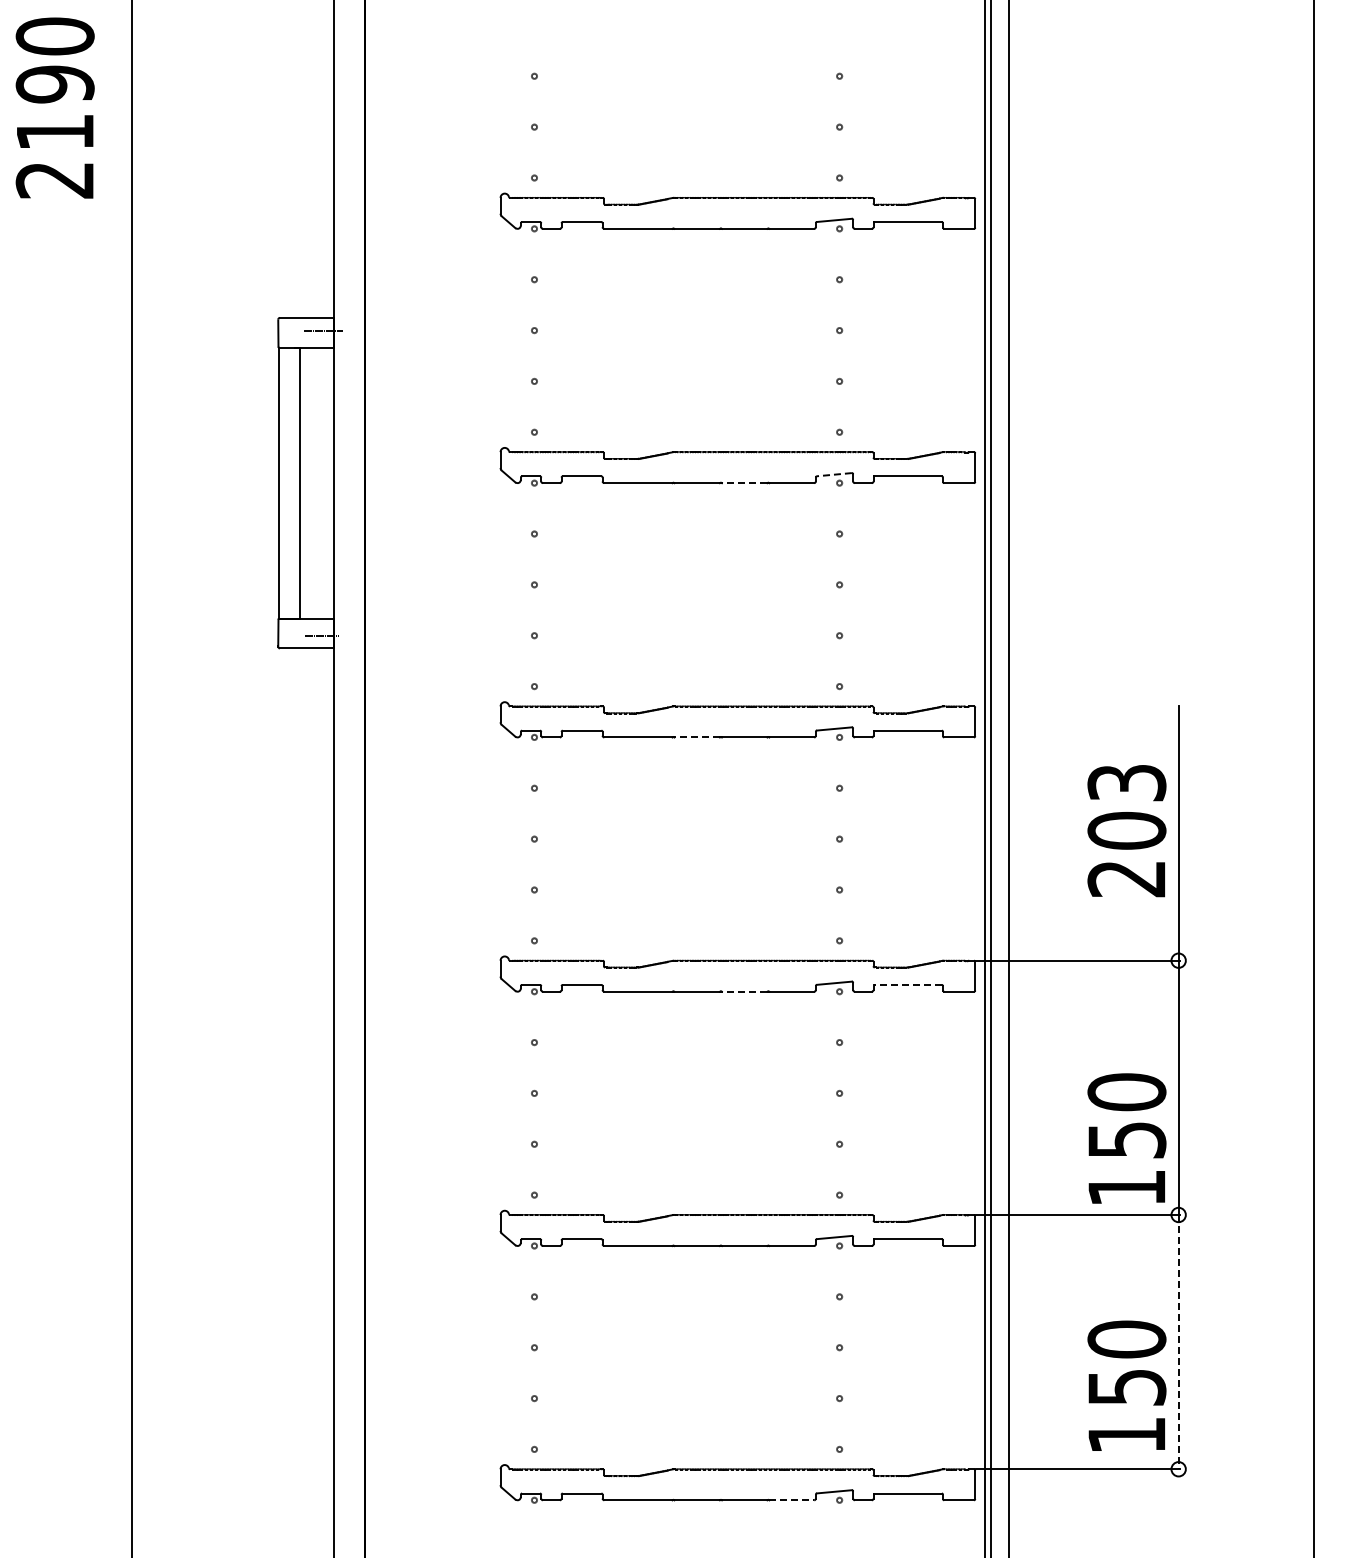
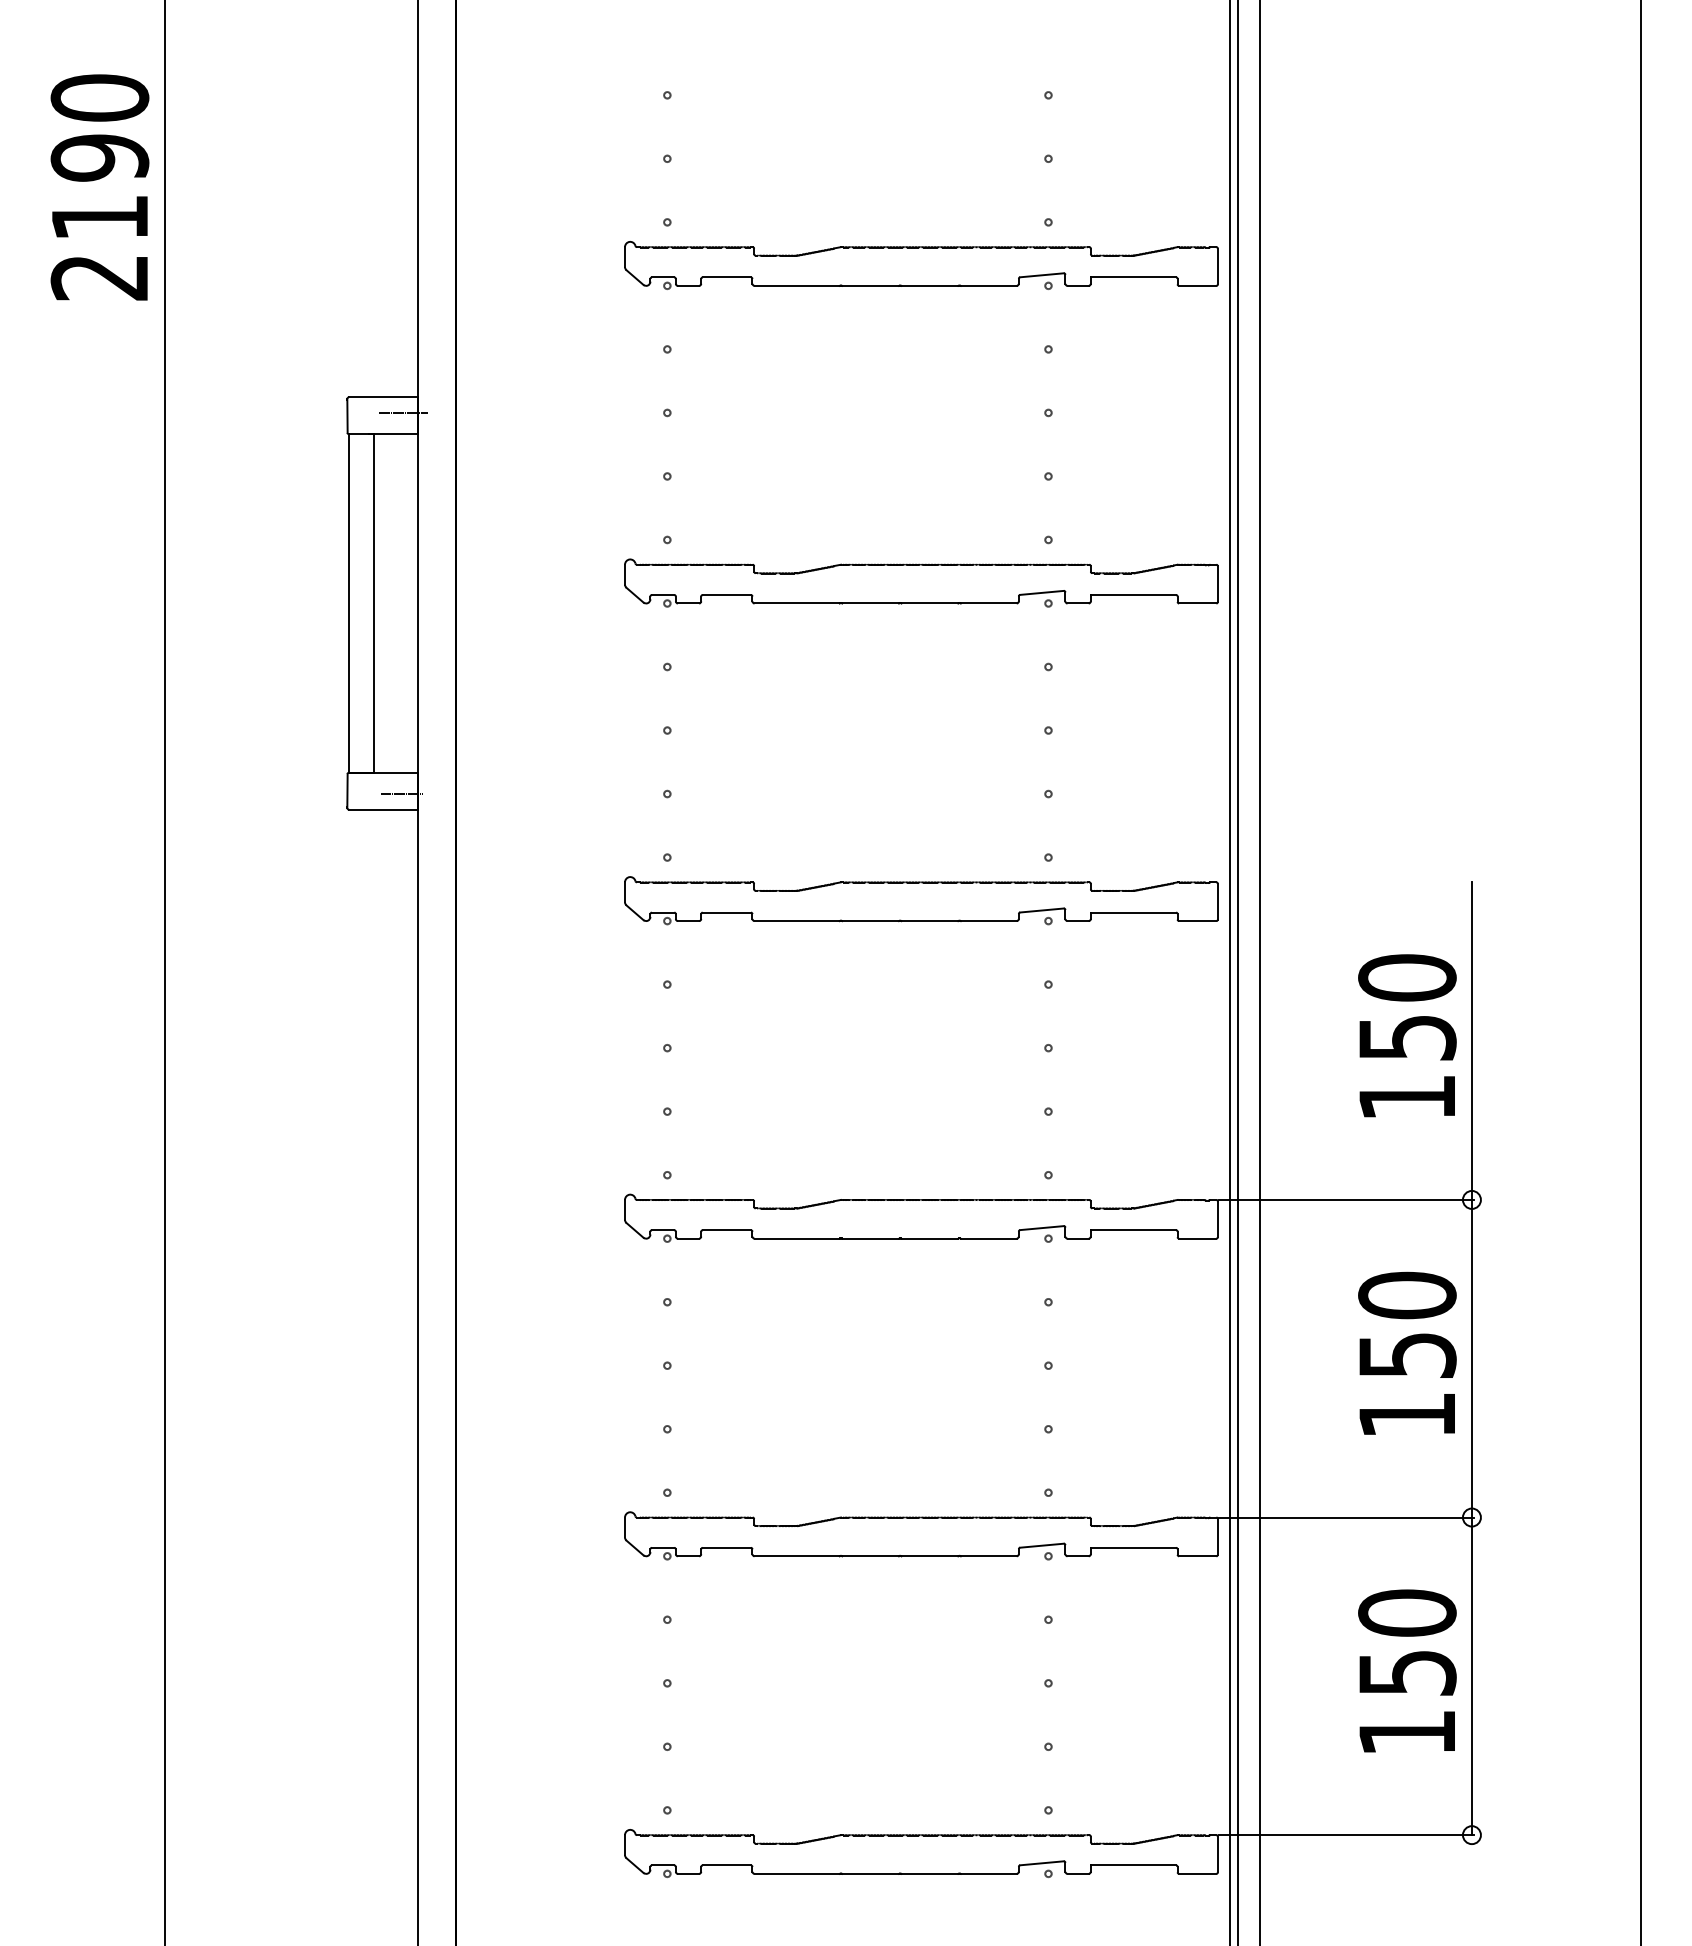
text: (54, 107) -> (99, 186), moved
line: (834, 474) -> (1042, 592), dashed -> solid
line: (744, 483) -> (929, 603), dashed -> solid
line: (697, 737) -> (870, 921), dashed -> solid
text: (1126, 830) -> (1406, 1037), 203 -> 150
line: (907, 984) -> (1133, 1229), dashed -> solid
line: (744, 991) -> (929, 1238), dashed -> solid
text: (1126, 1138) -> (1406, 1353), moved
line: (1178, 1342) -> (1471, 1676), dashed -> solid
text: (1126, 1385) -> (1406, 1670), moved
line: (792, 1500) -> (989, 1874), dashed -> solid

